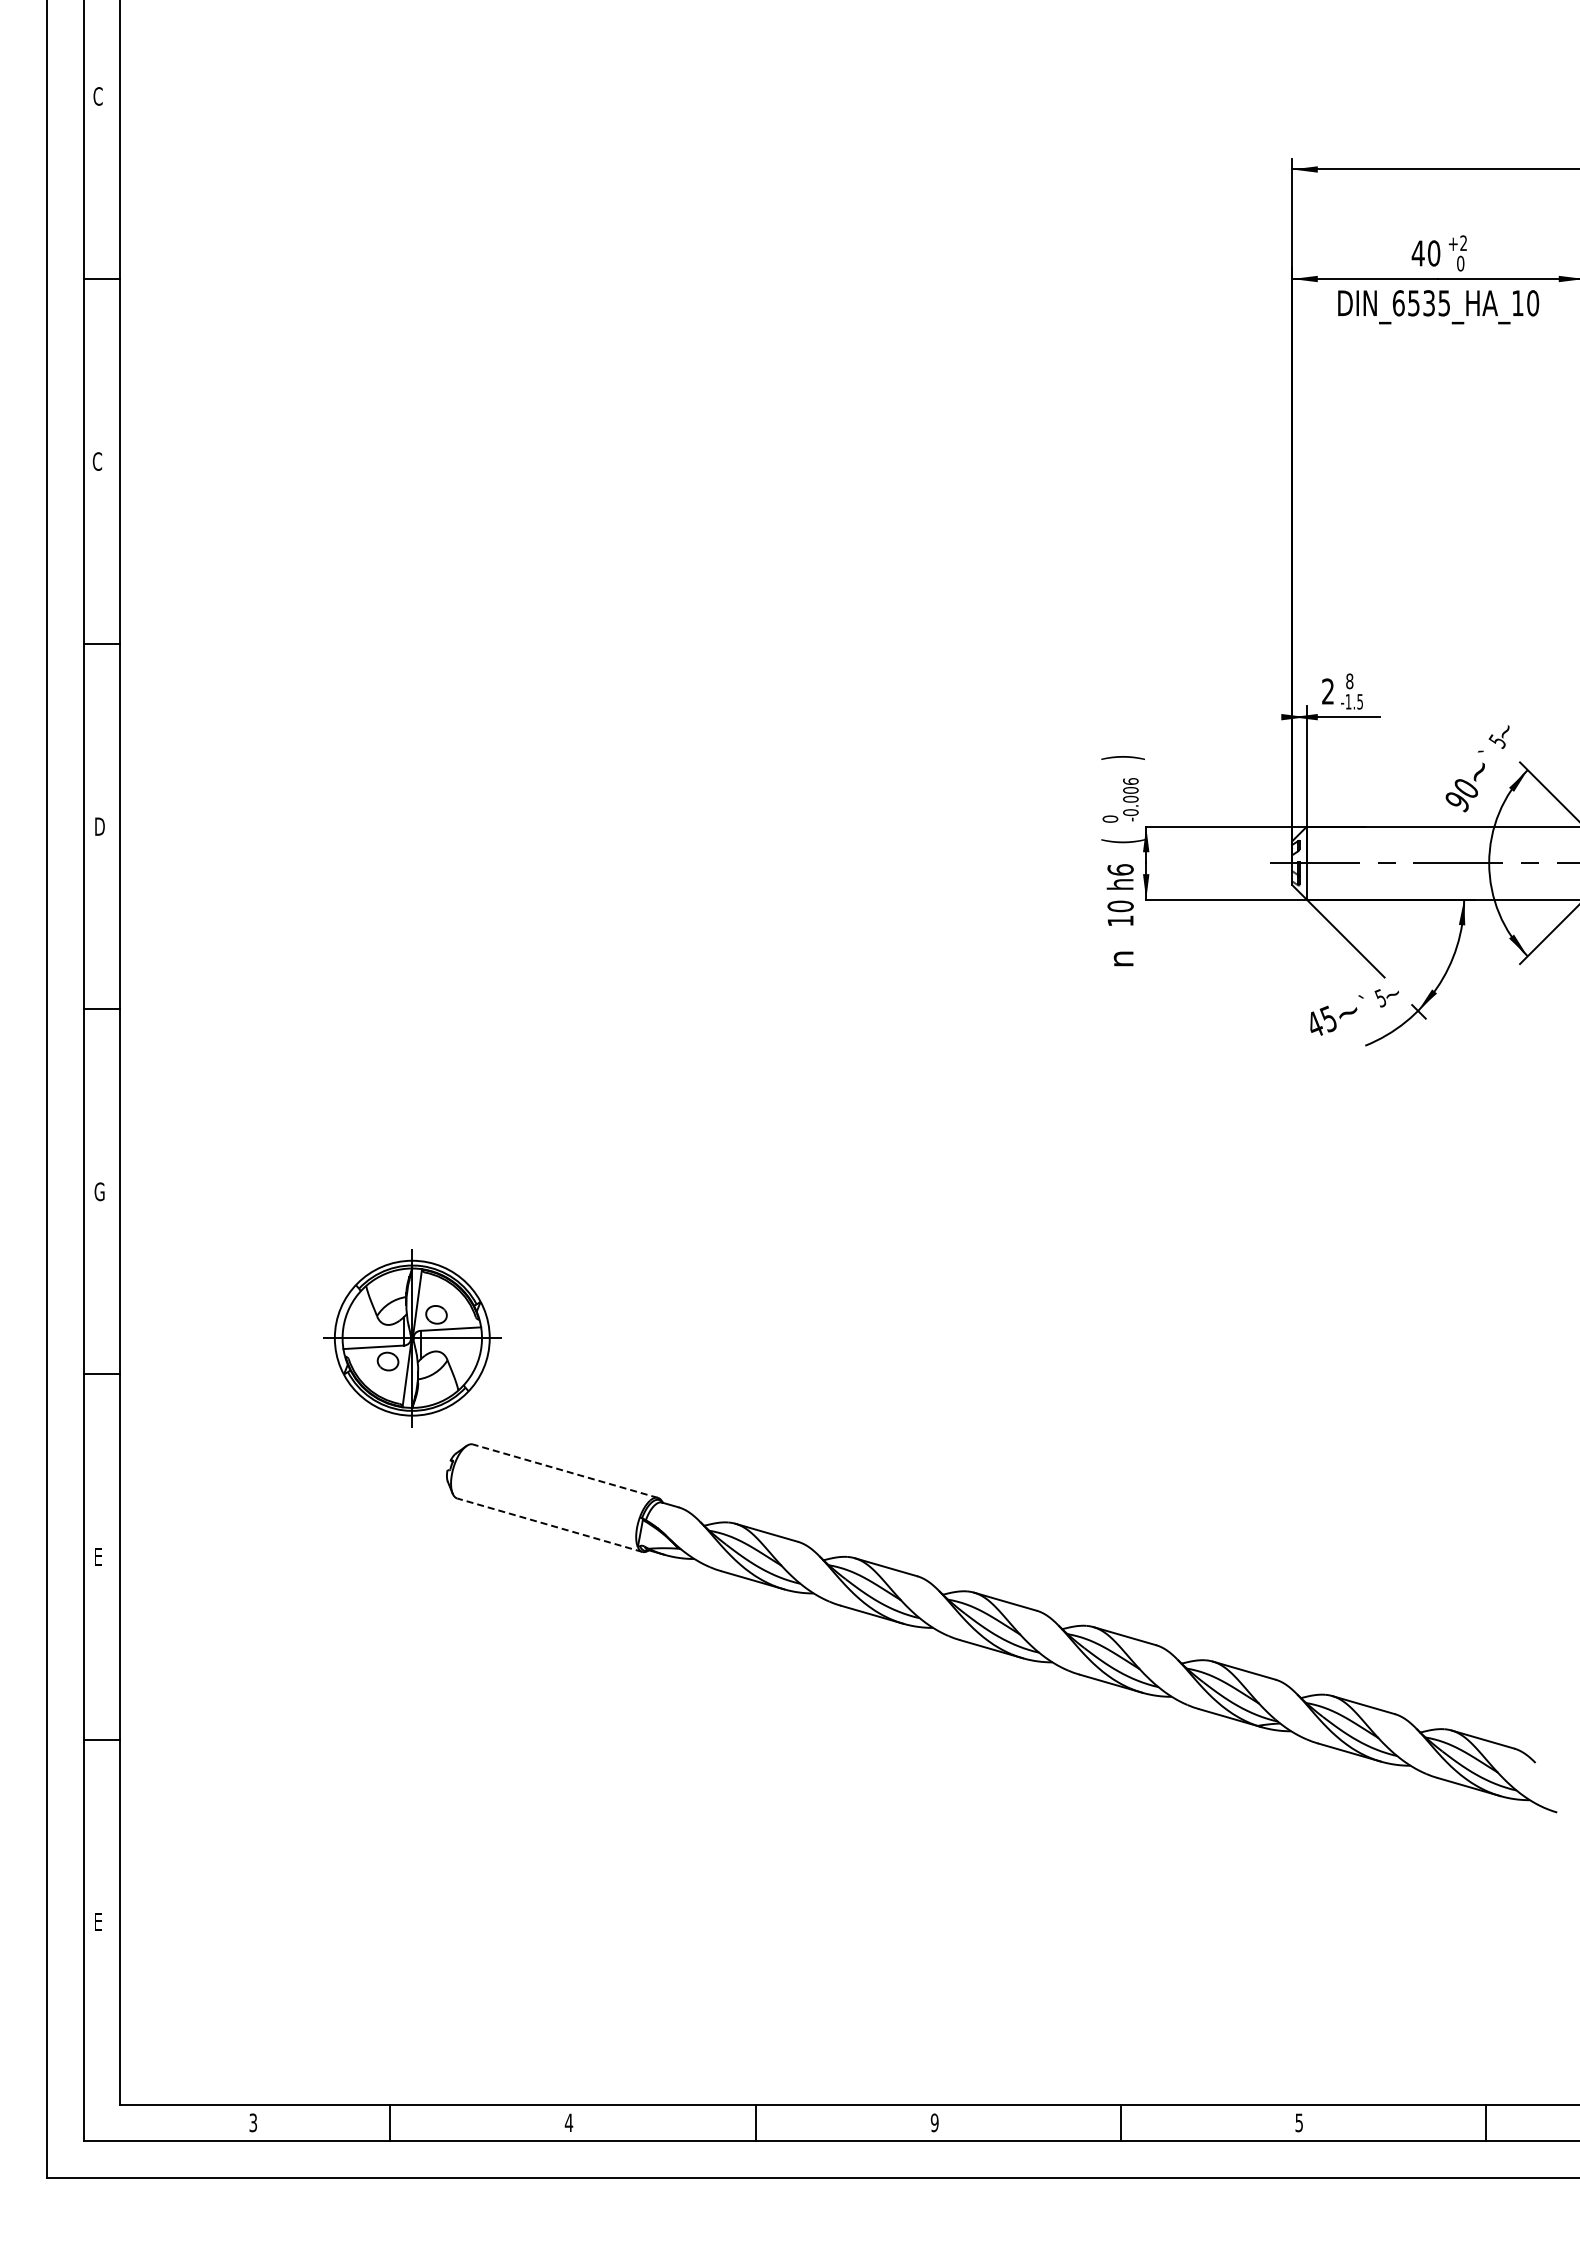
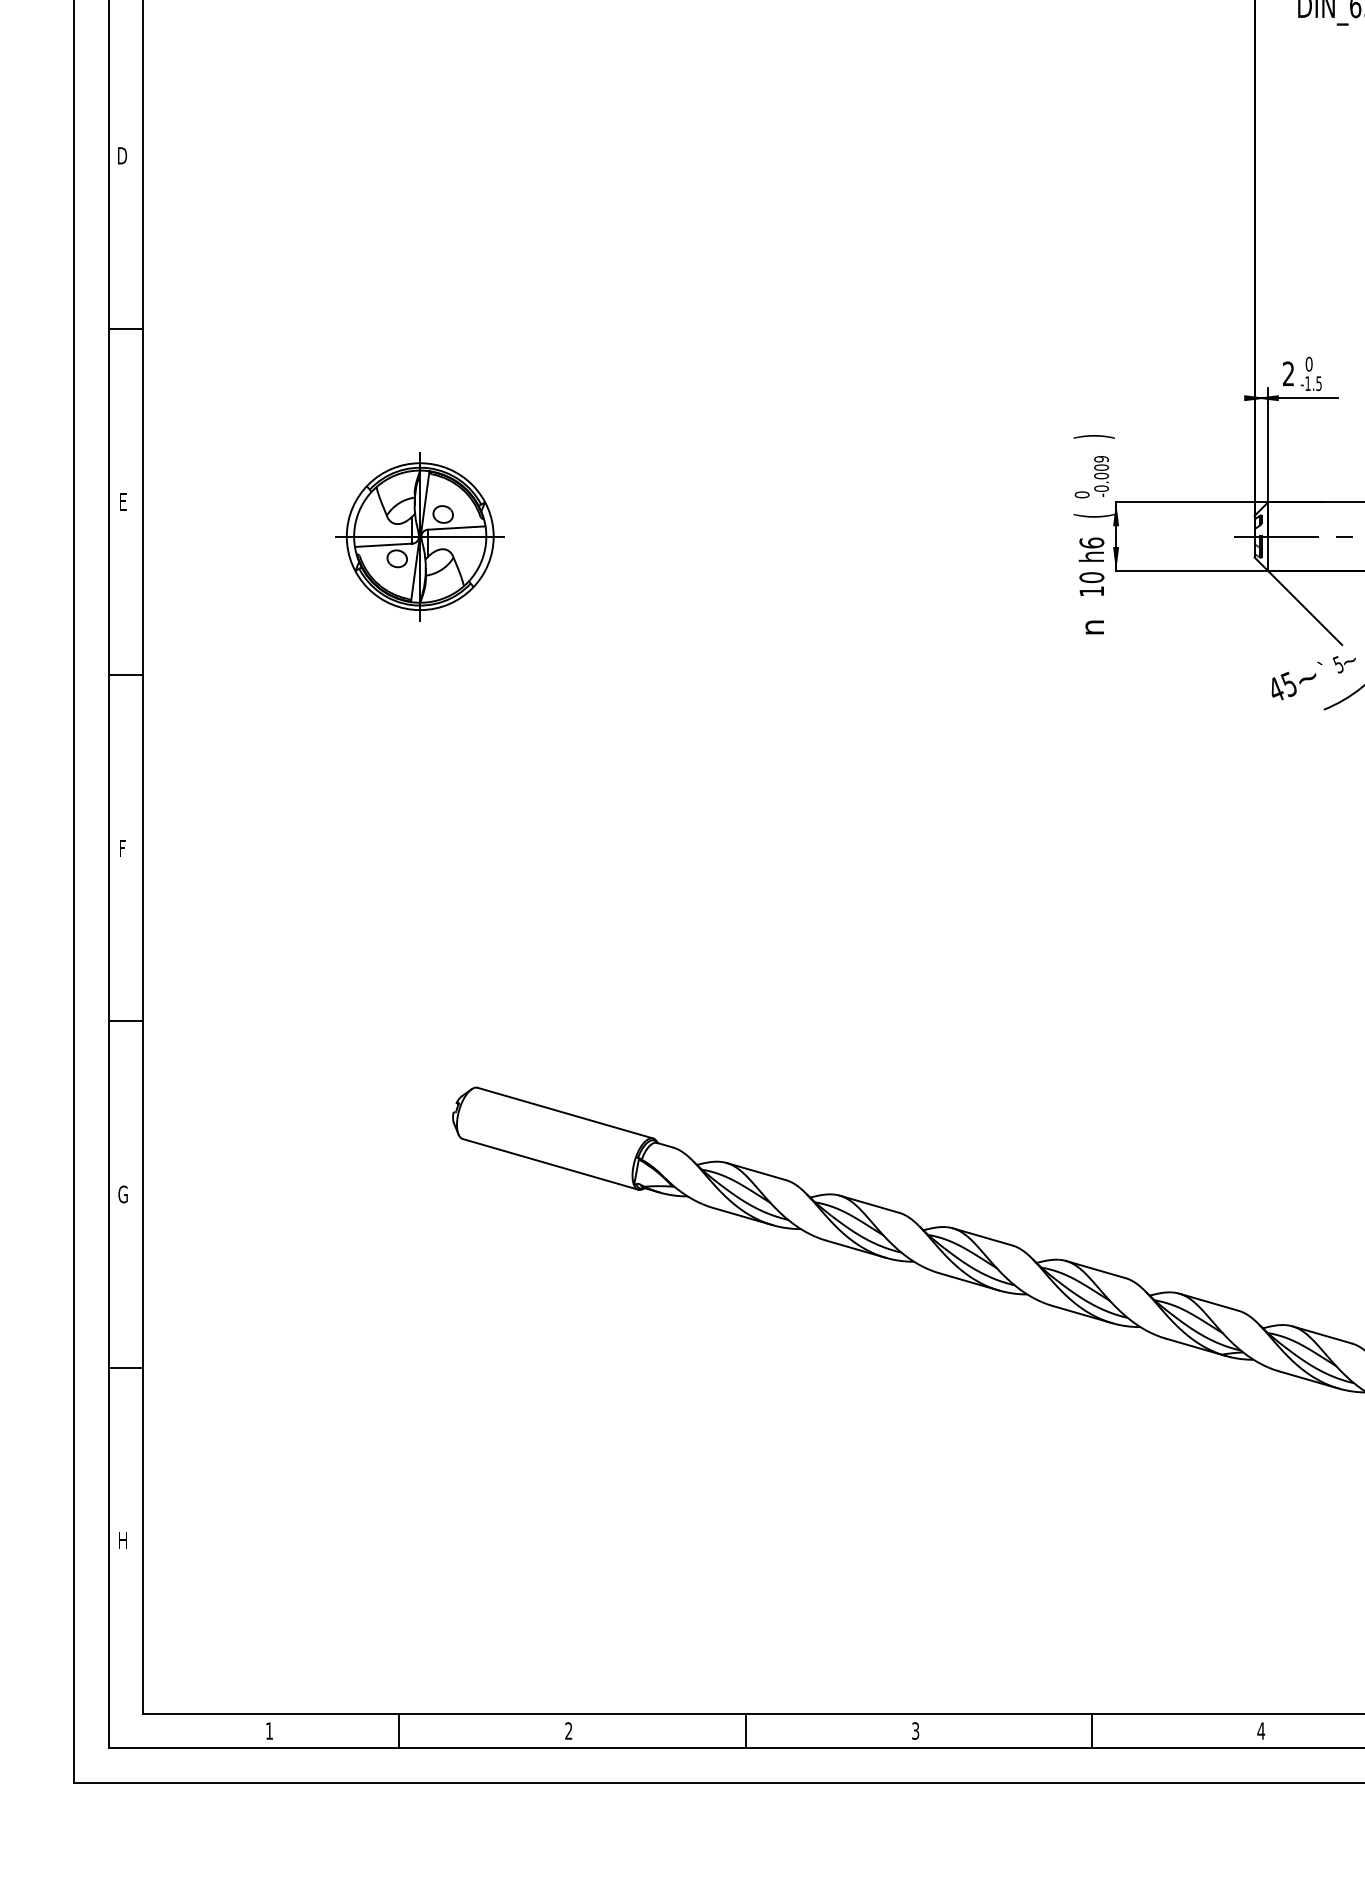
text: (97, 461) -> (121, 155), C -> D
text: (1349, 680) -> (1308, 363), 8 -> 0
text: (1130, 781) -> (1101, 459), -0.006 -> -0.009
text: (99, 826) -> (123, 501), D -> E
text: (99, 1191) -> (123, 847), G -> F
part: (412, 1338) -> (420, 536), moved
line: (565, 1471) -> (565, 1113), dashed -> solid
line: (549, 1525) -> (550, 1164), dashed -> solid
text: (98, 1556) -> (122, 1194), E -> G
text: (99, 1921) -> (123, 1540), E -> H
text: (253, 2122) -> (269, 1730), 3 -> 1
text: (568, 2122) -> (568, 1730), 4 -> 2
text: (934, 2122) -> (915, 1730), 9 -> 3
text: (1299, 2122) -> (1261, 1730), 5 -> 4

